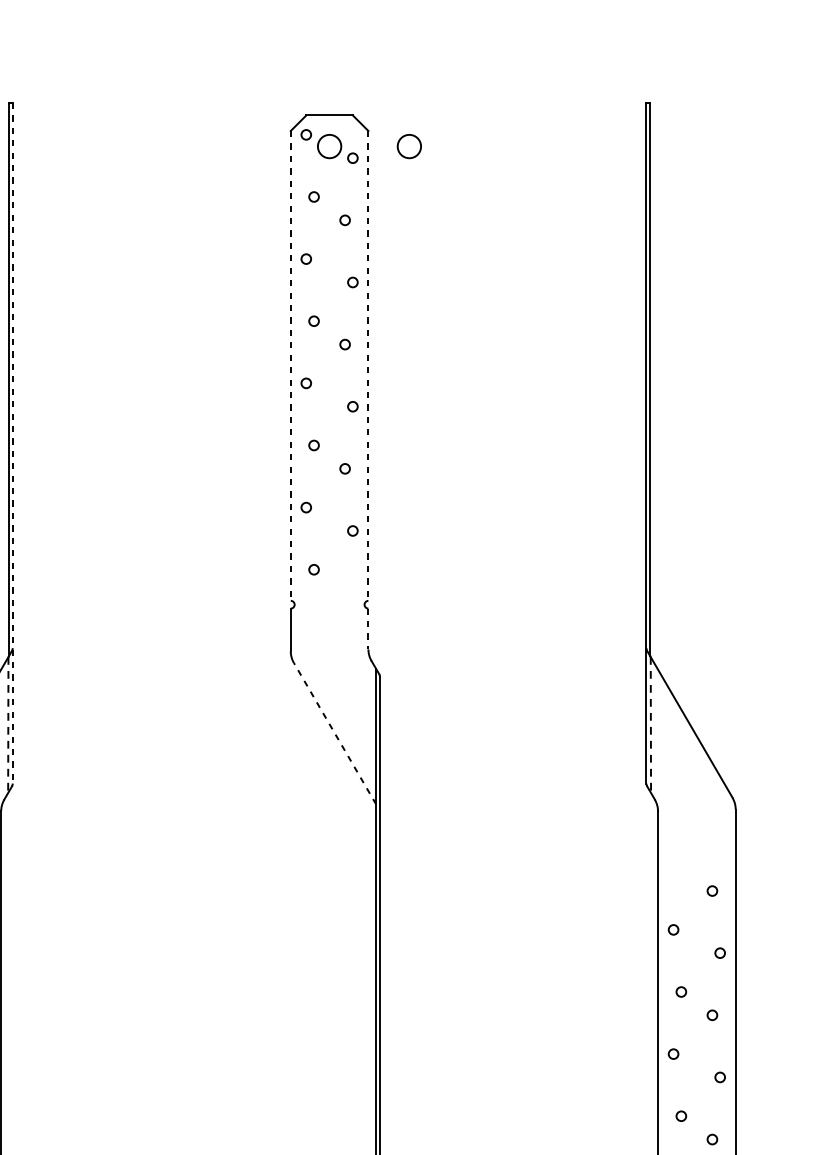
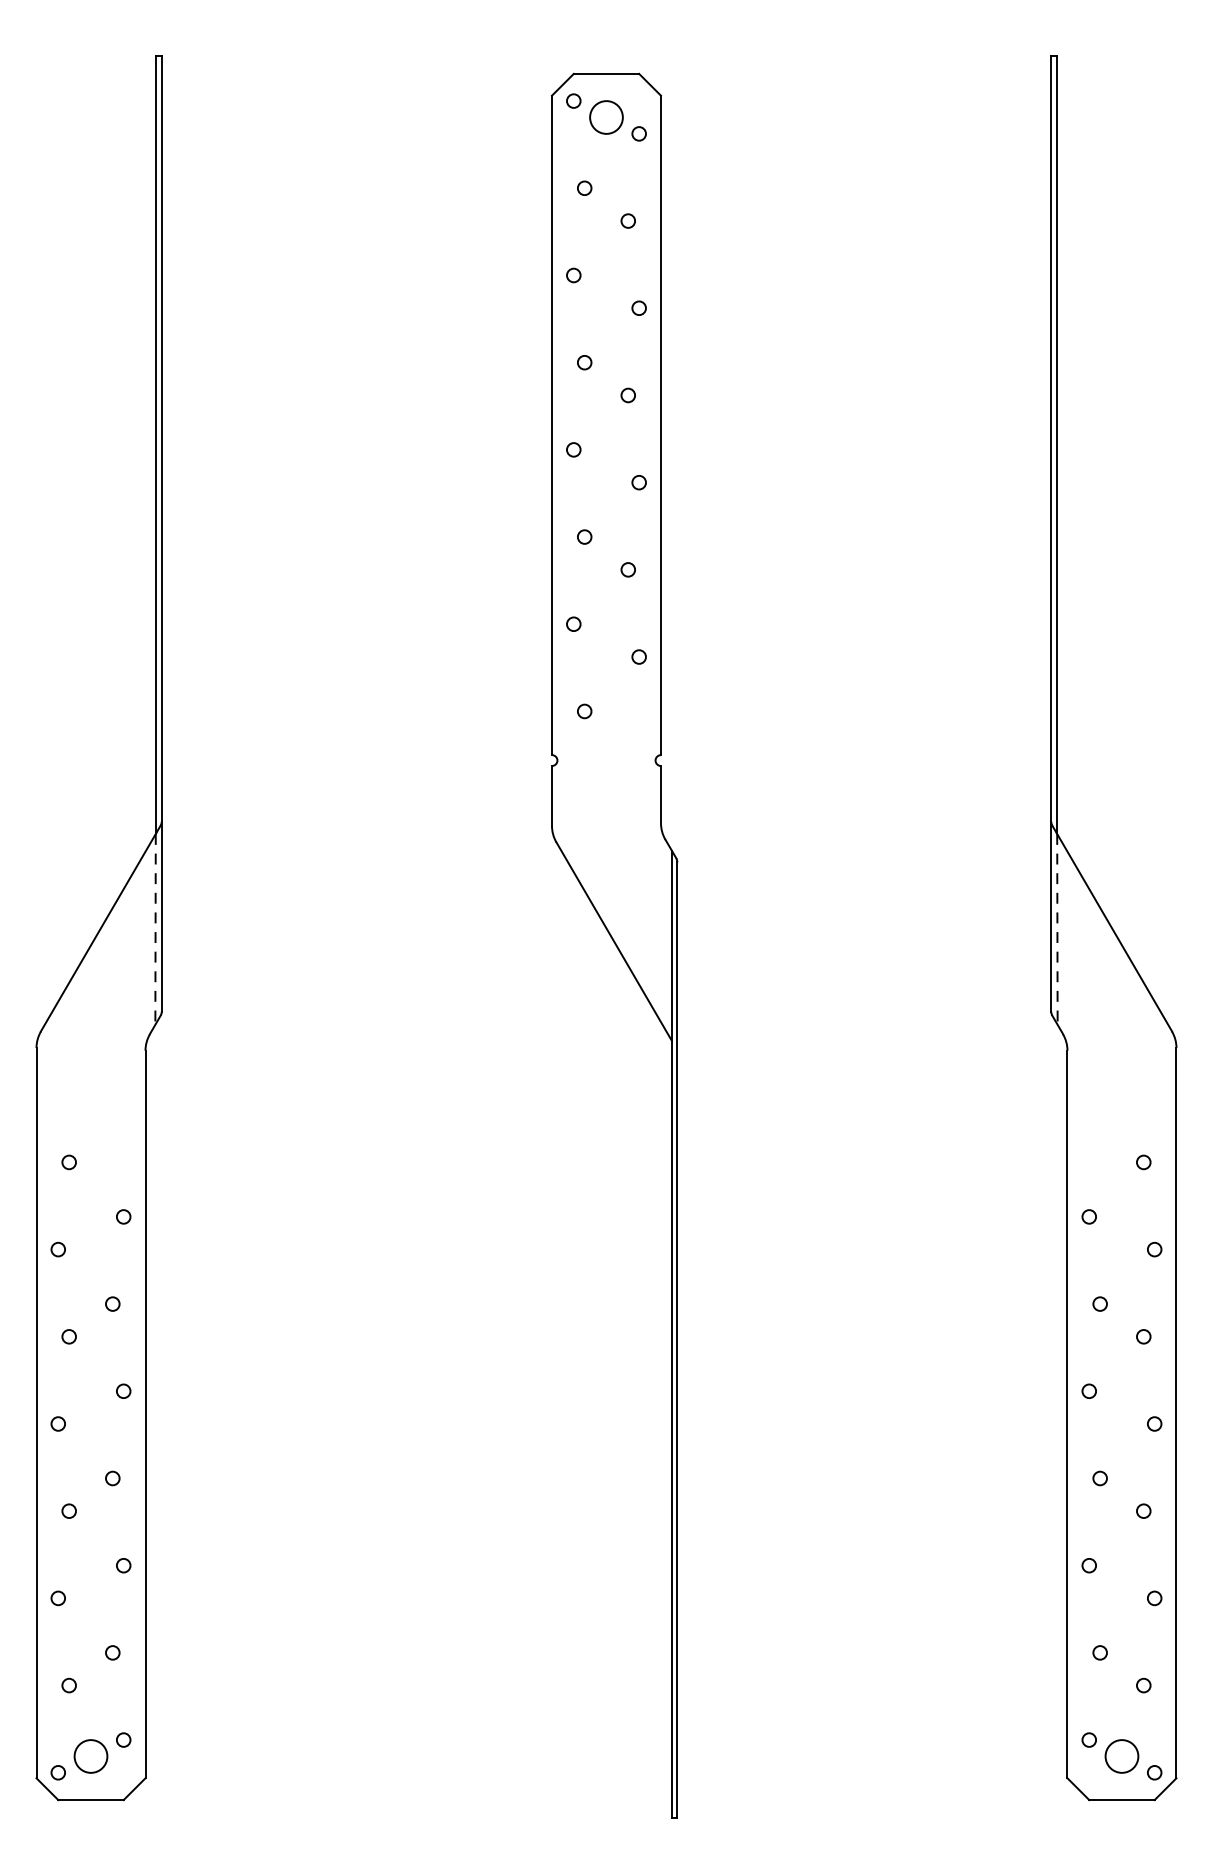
circle: (409, 146) -> (718, 117), removed
line: (291, 366) -> (552, 425), dashed -> solid
line: (368, 366) -> (660, 425), dashed -> solid
line: (12, 442) -> (161, 533), dashed -> solid
line: (368, 628) -> (660, 794), dashed -> solid
line: (335, 733) -> (614, 941), dashed -> solid

